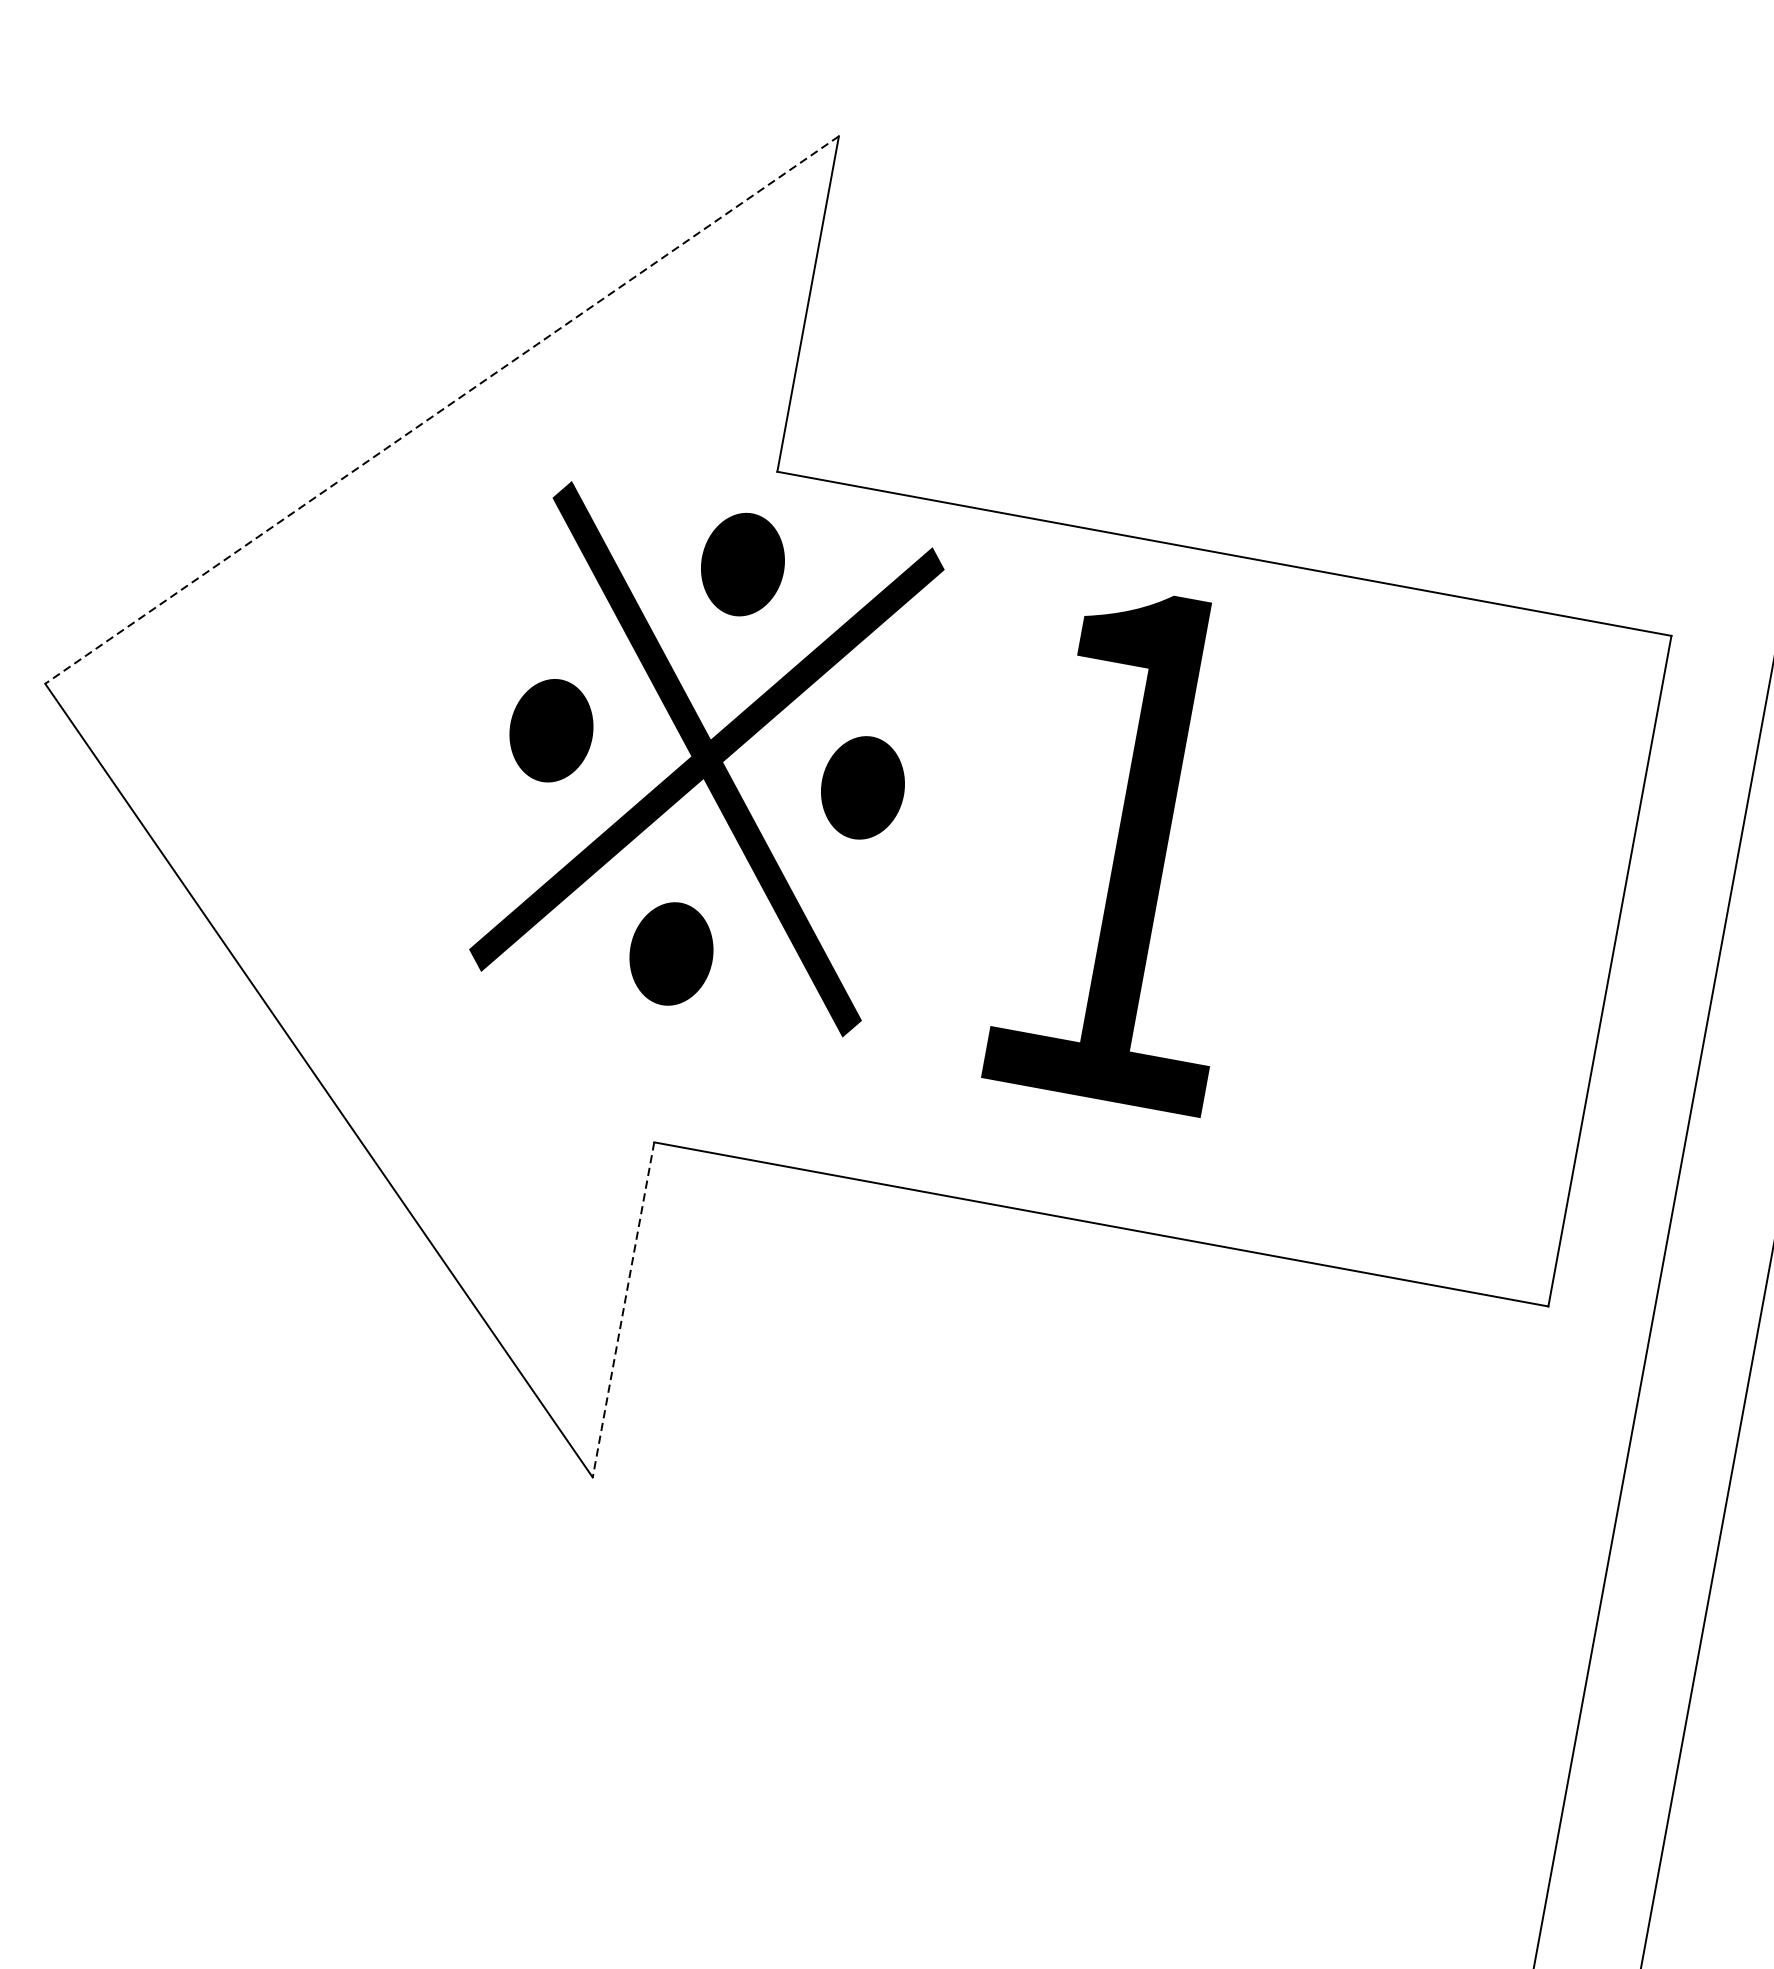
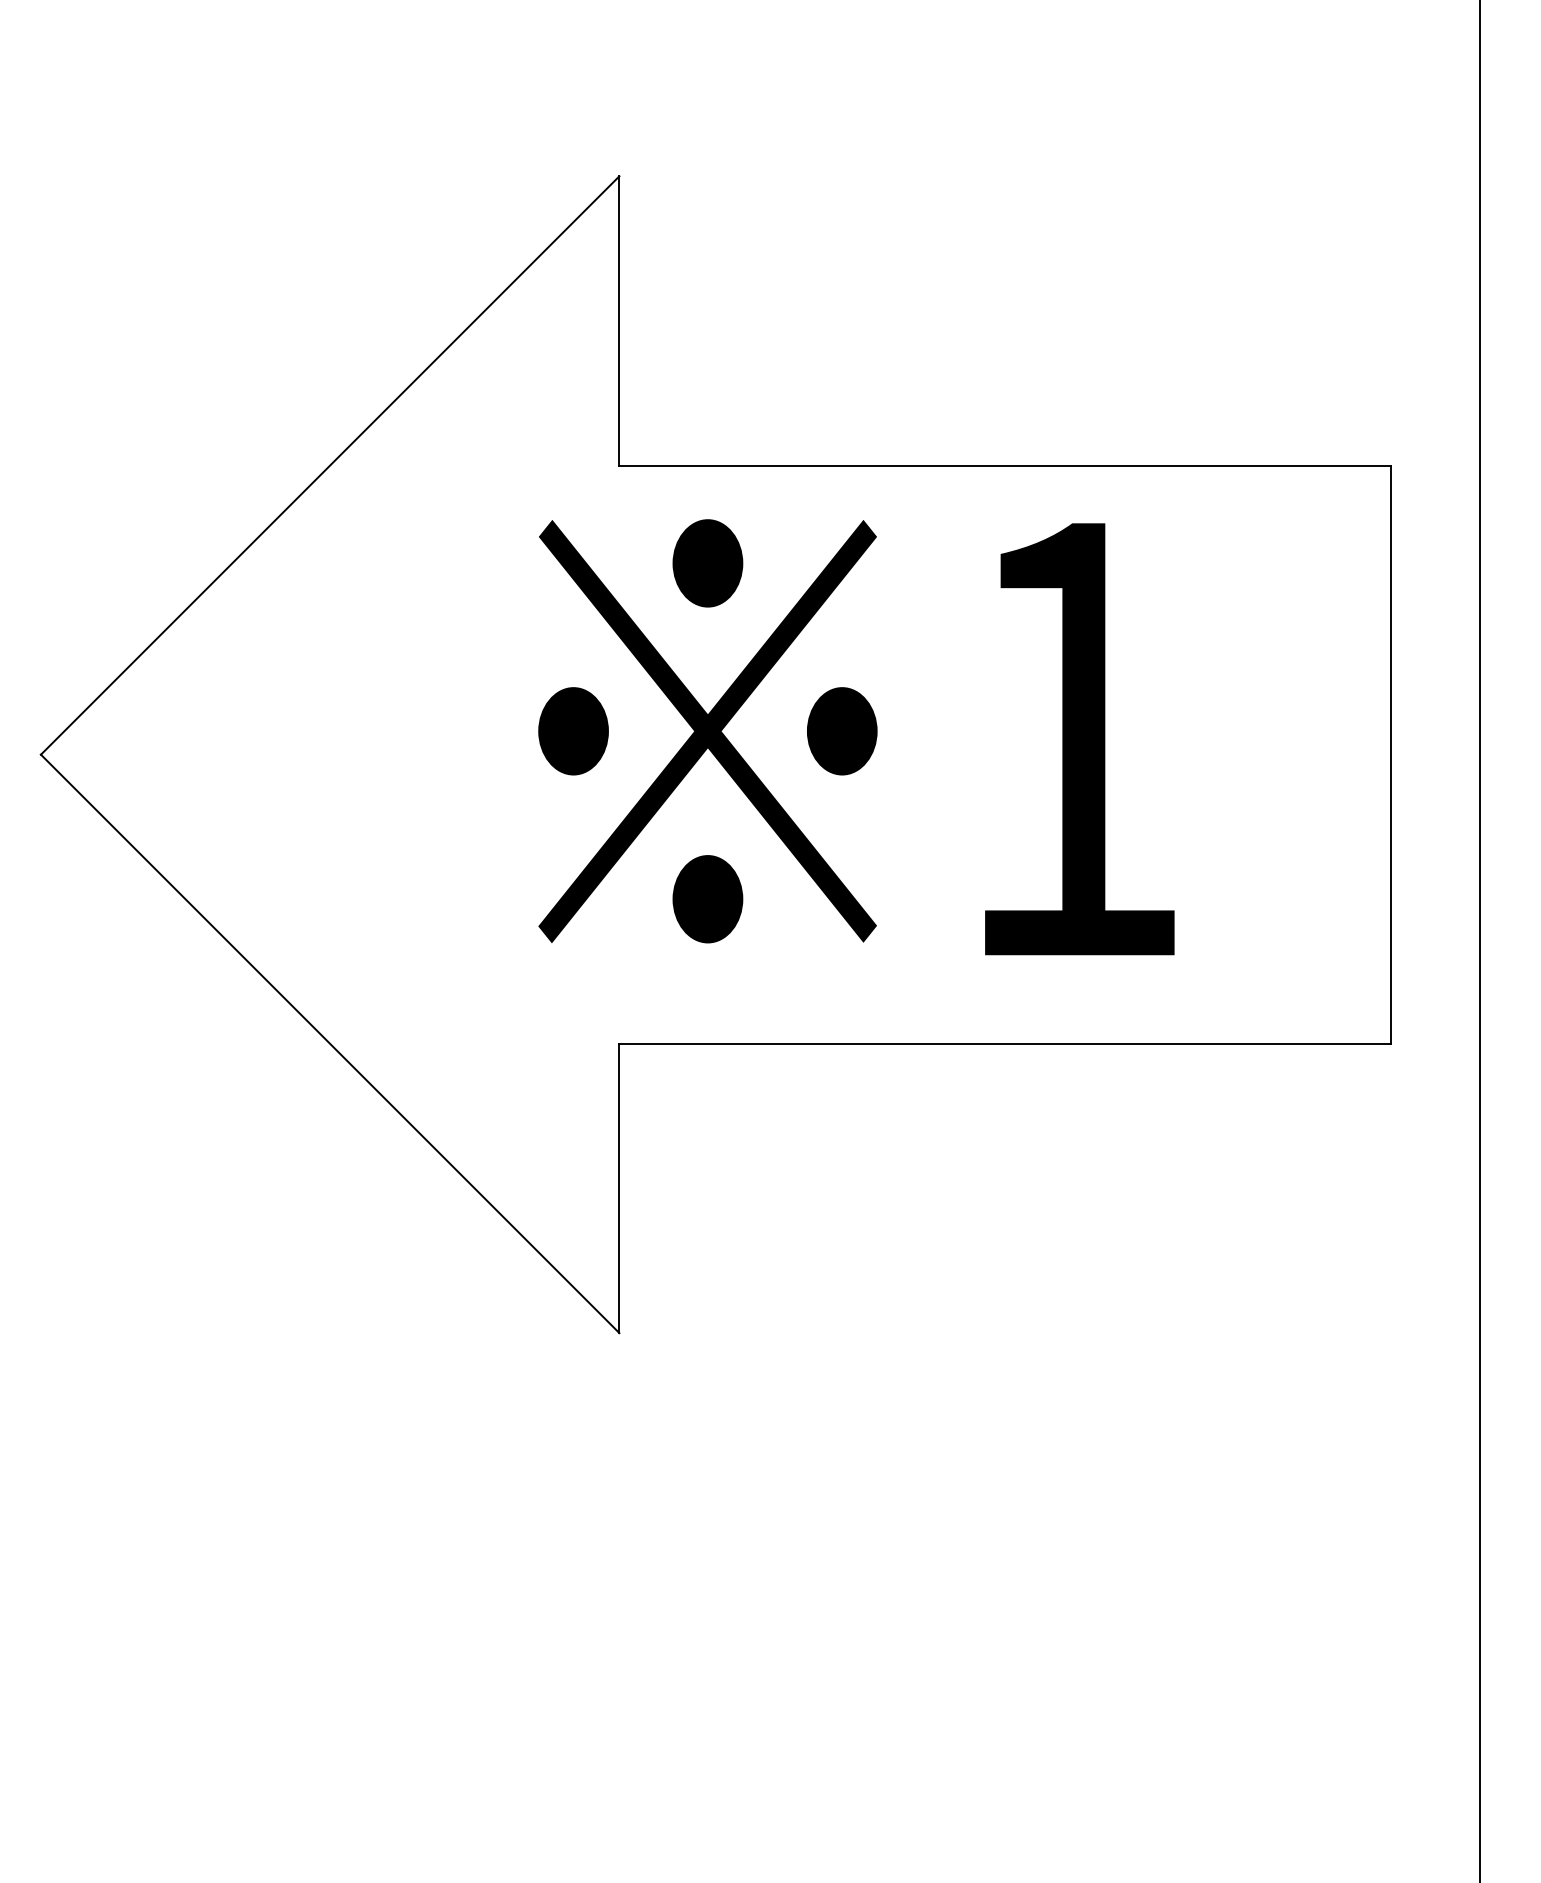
line: (441, 409) -> (329, 465), dashed -> solid
text: (878, 798) -> (856, 737), moved
line: (623, 1309) -> (619, 1188), dashed -> solid

